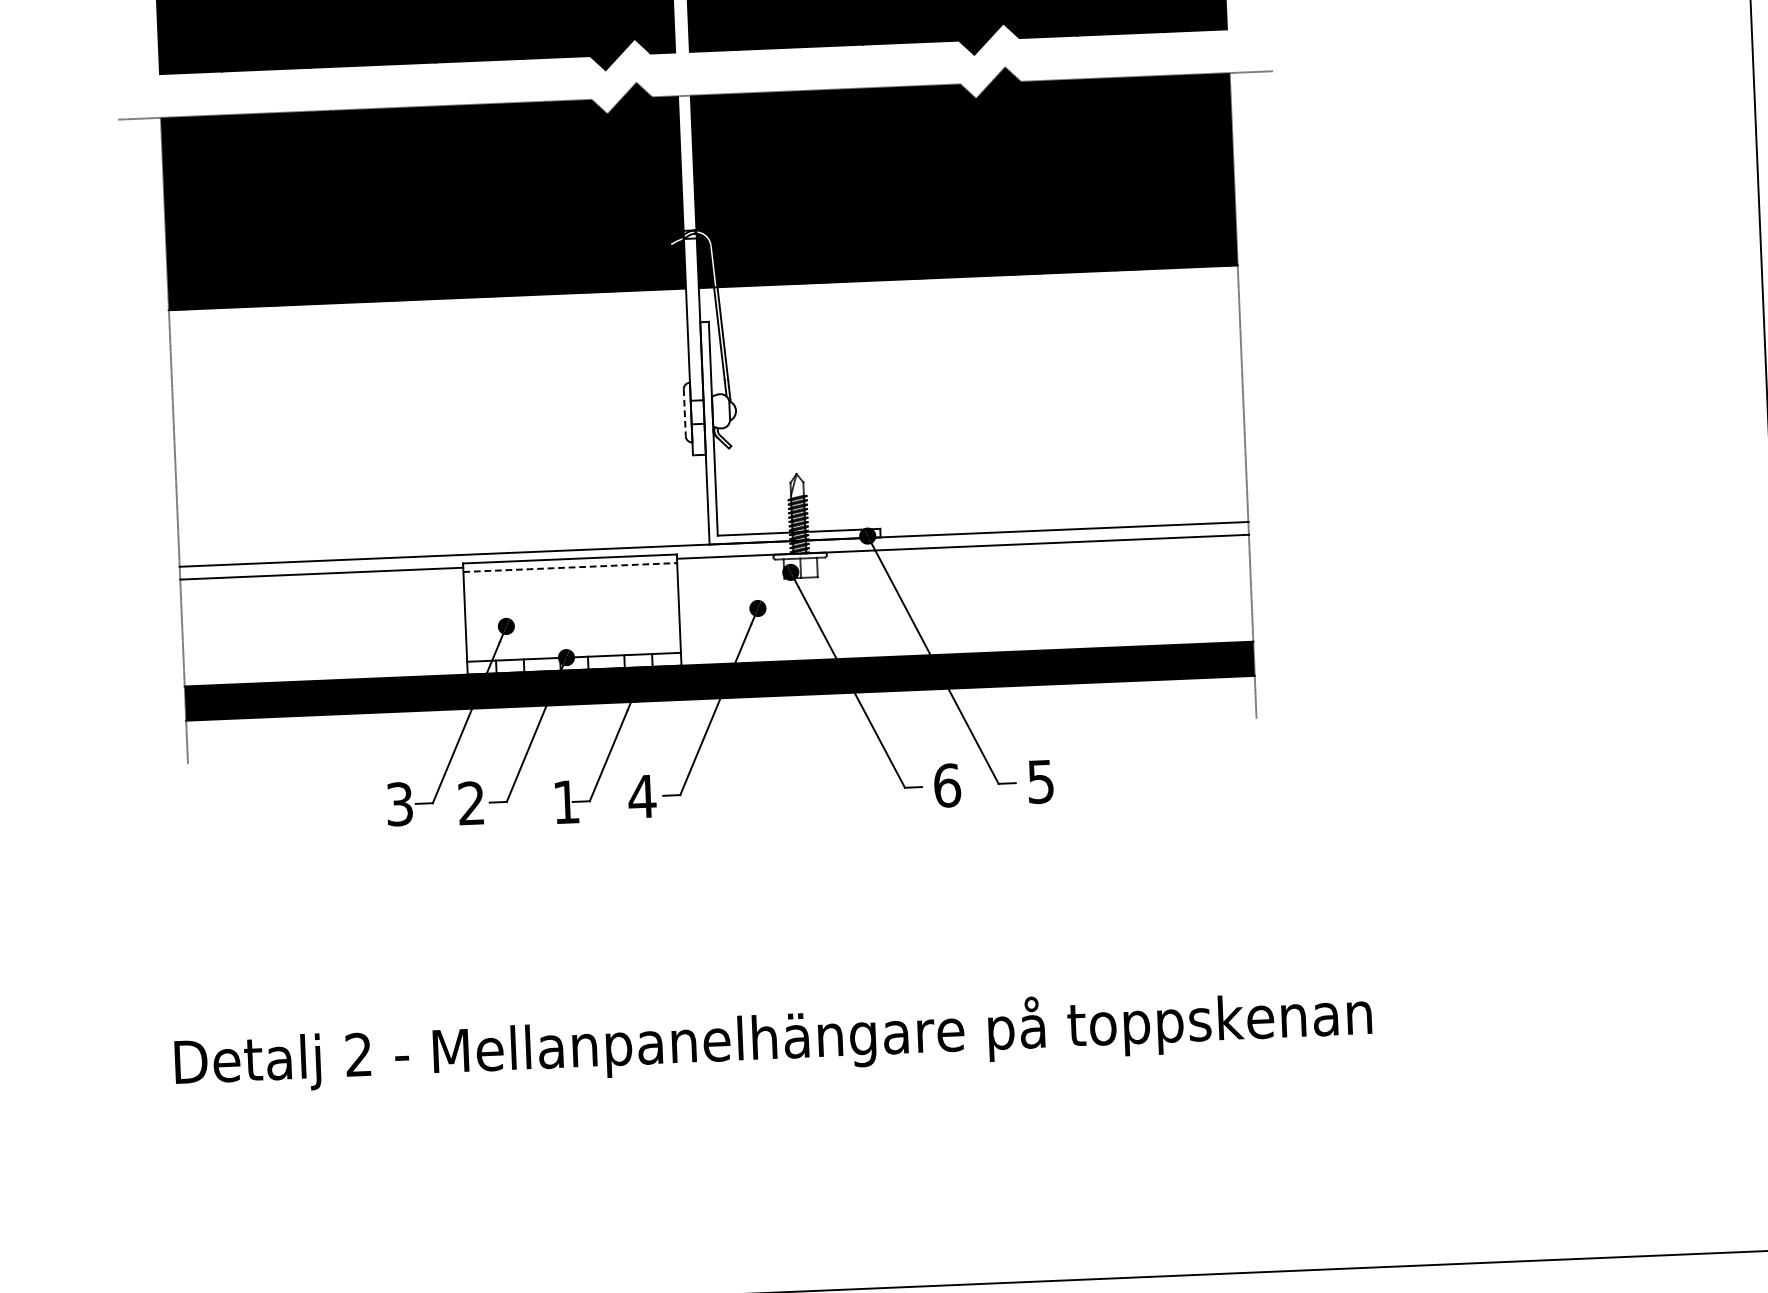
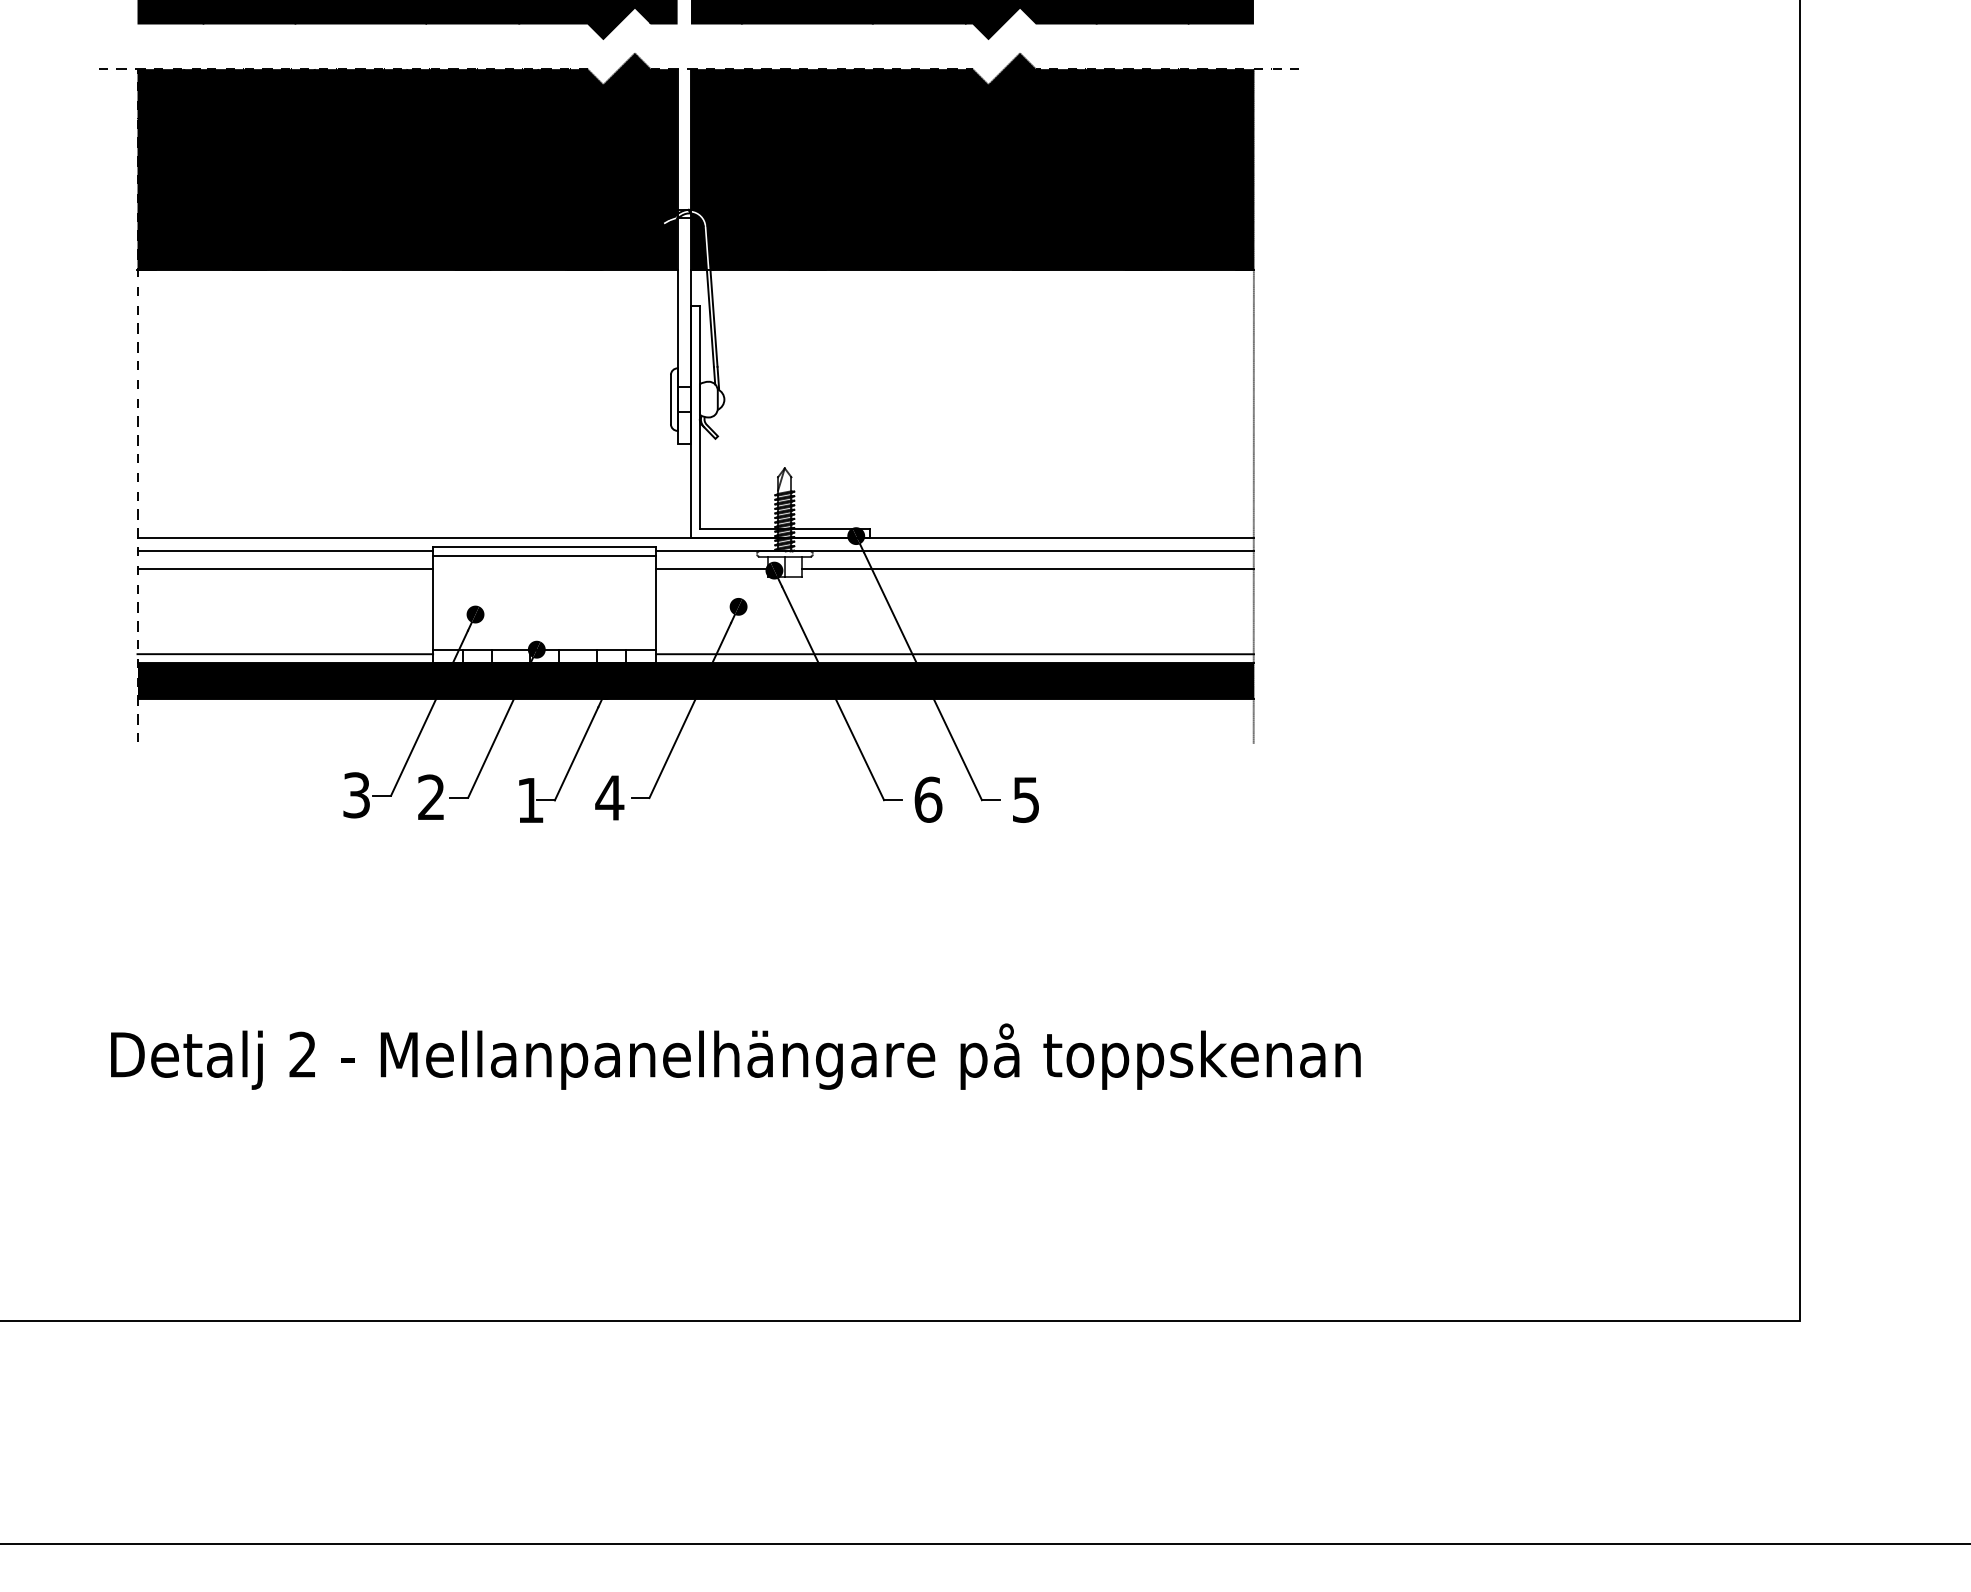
line: (684, 412) -> (670, 399), dashed -> solid
line: (1033, 561) -> (1027, 569), added
line: (570, 567) -> (544, 555), dashed -> solid
line: (730, 573) -> (711, 569), added
line: (322, 590) -> (285, 569), added
line: (966, 645) -> (954, 654), added
line: (326, 672) -> (285, 654), added

